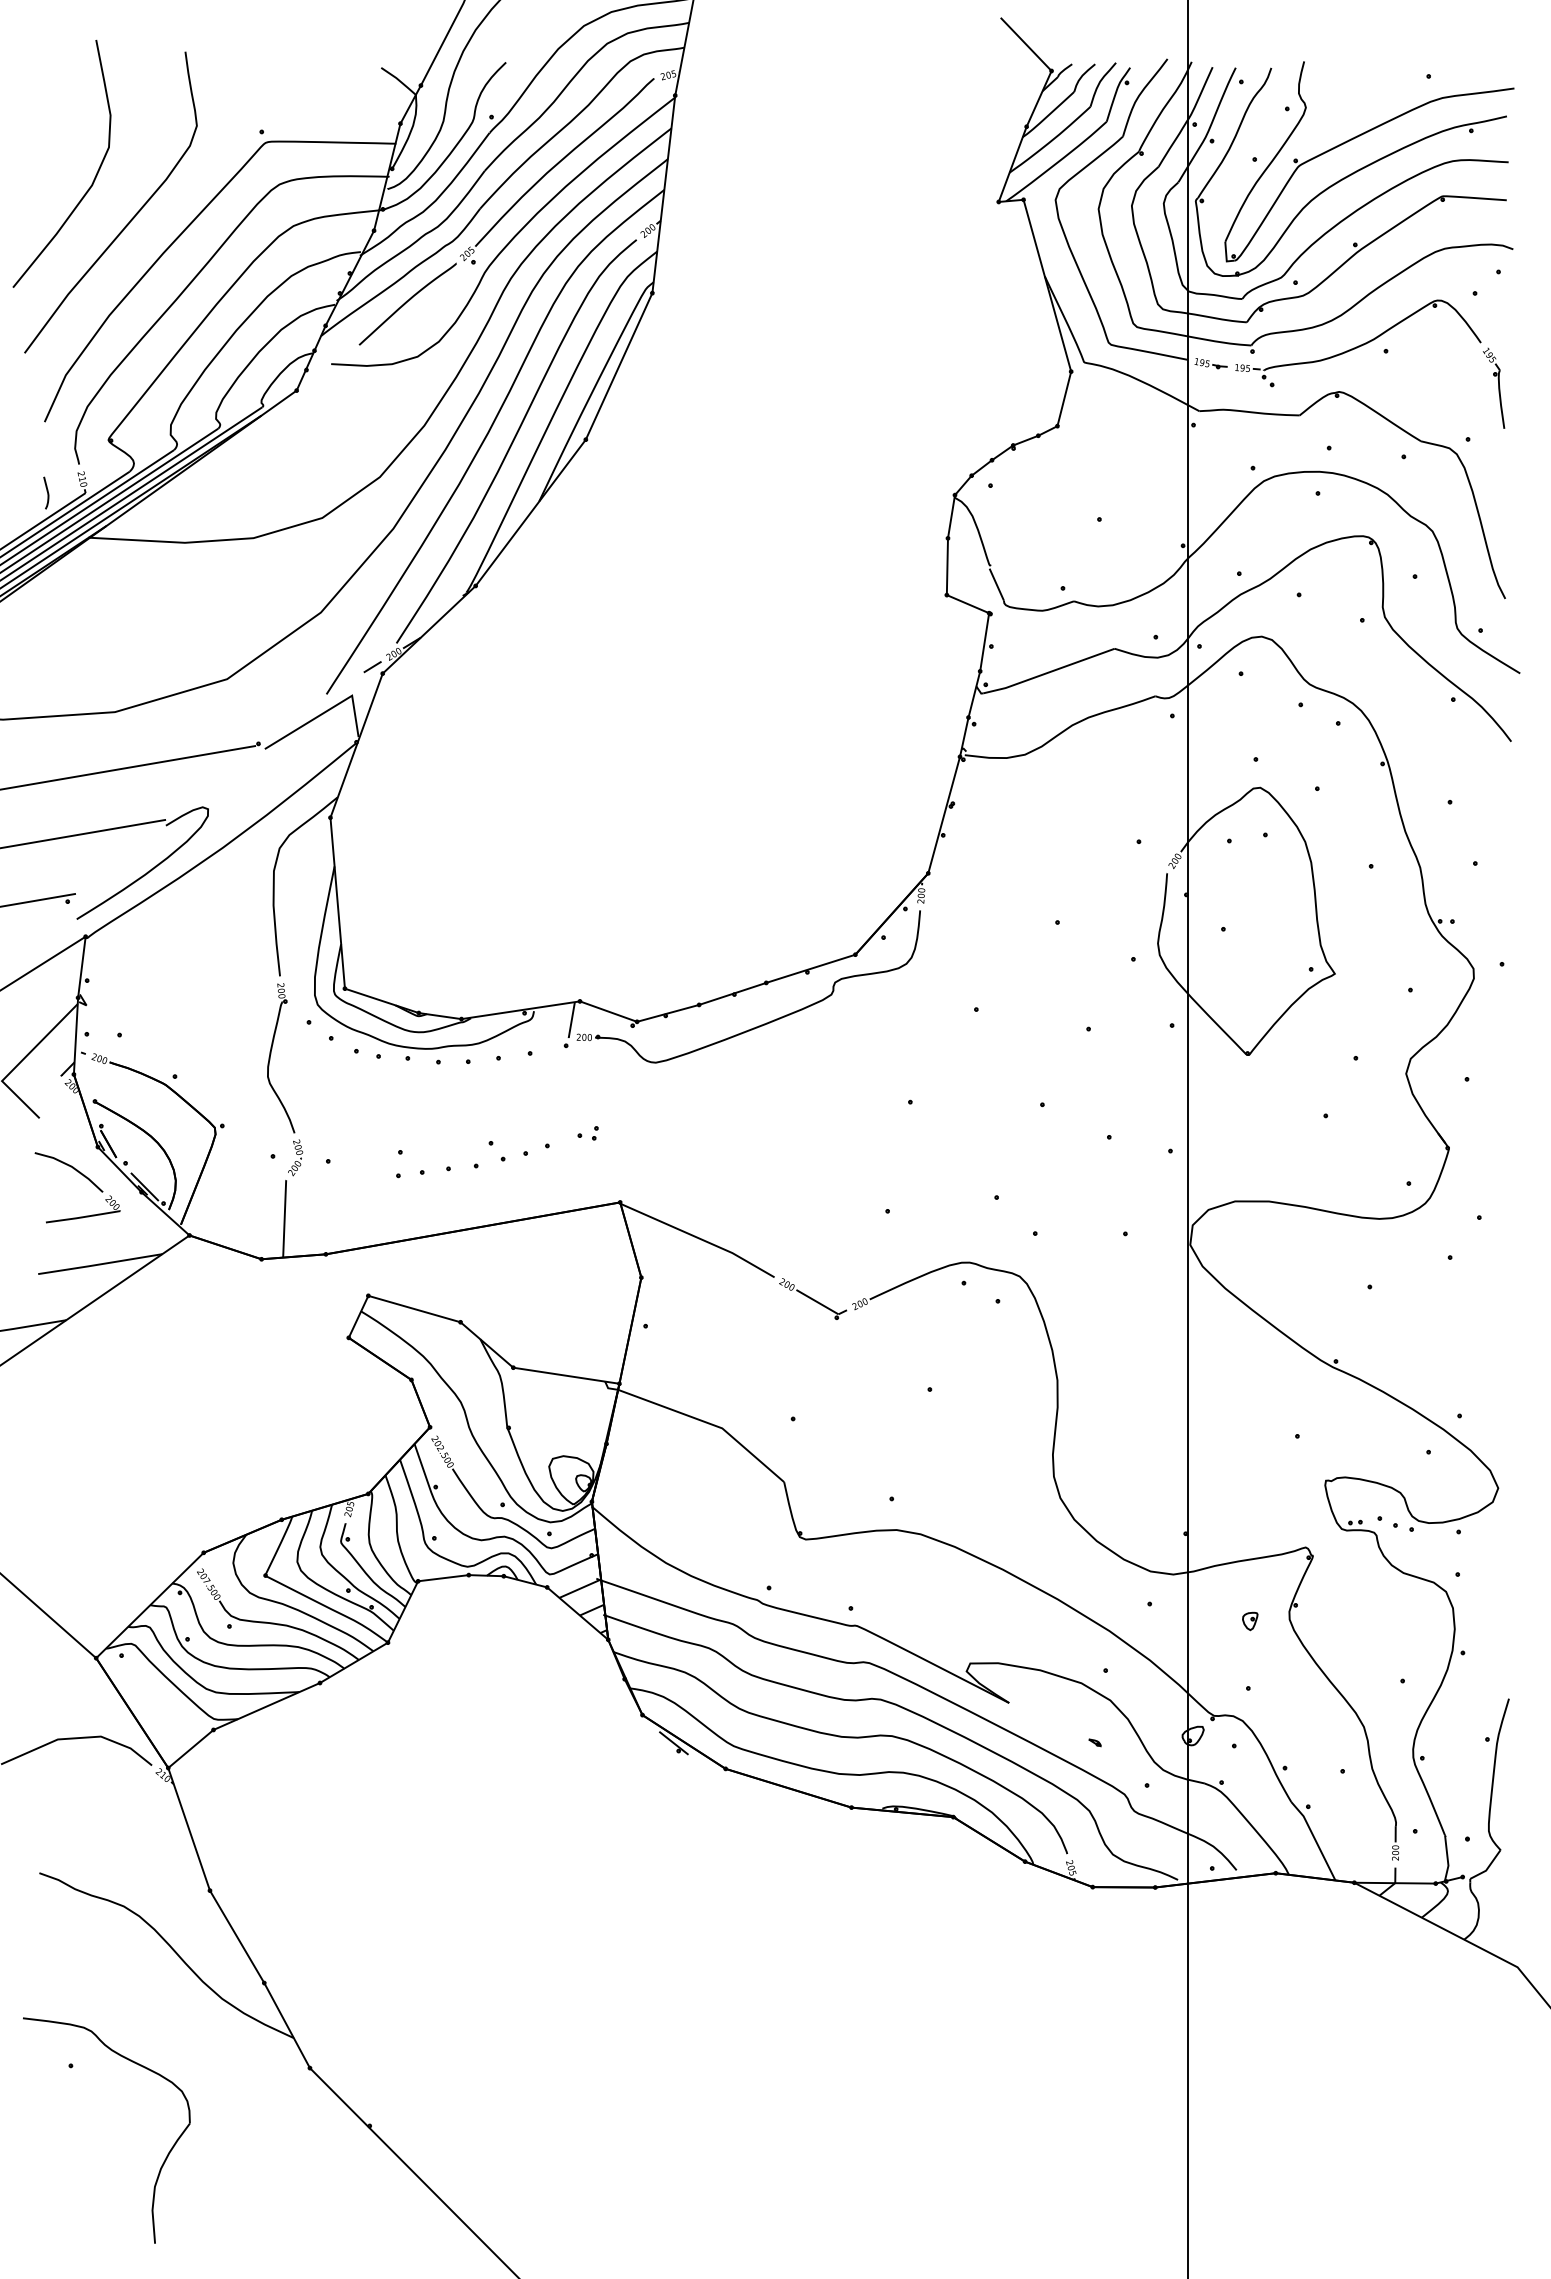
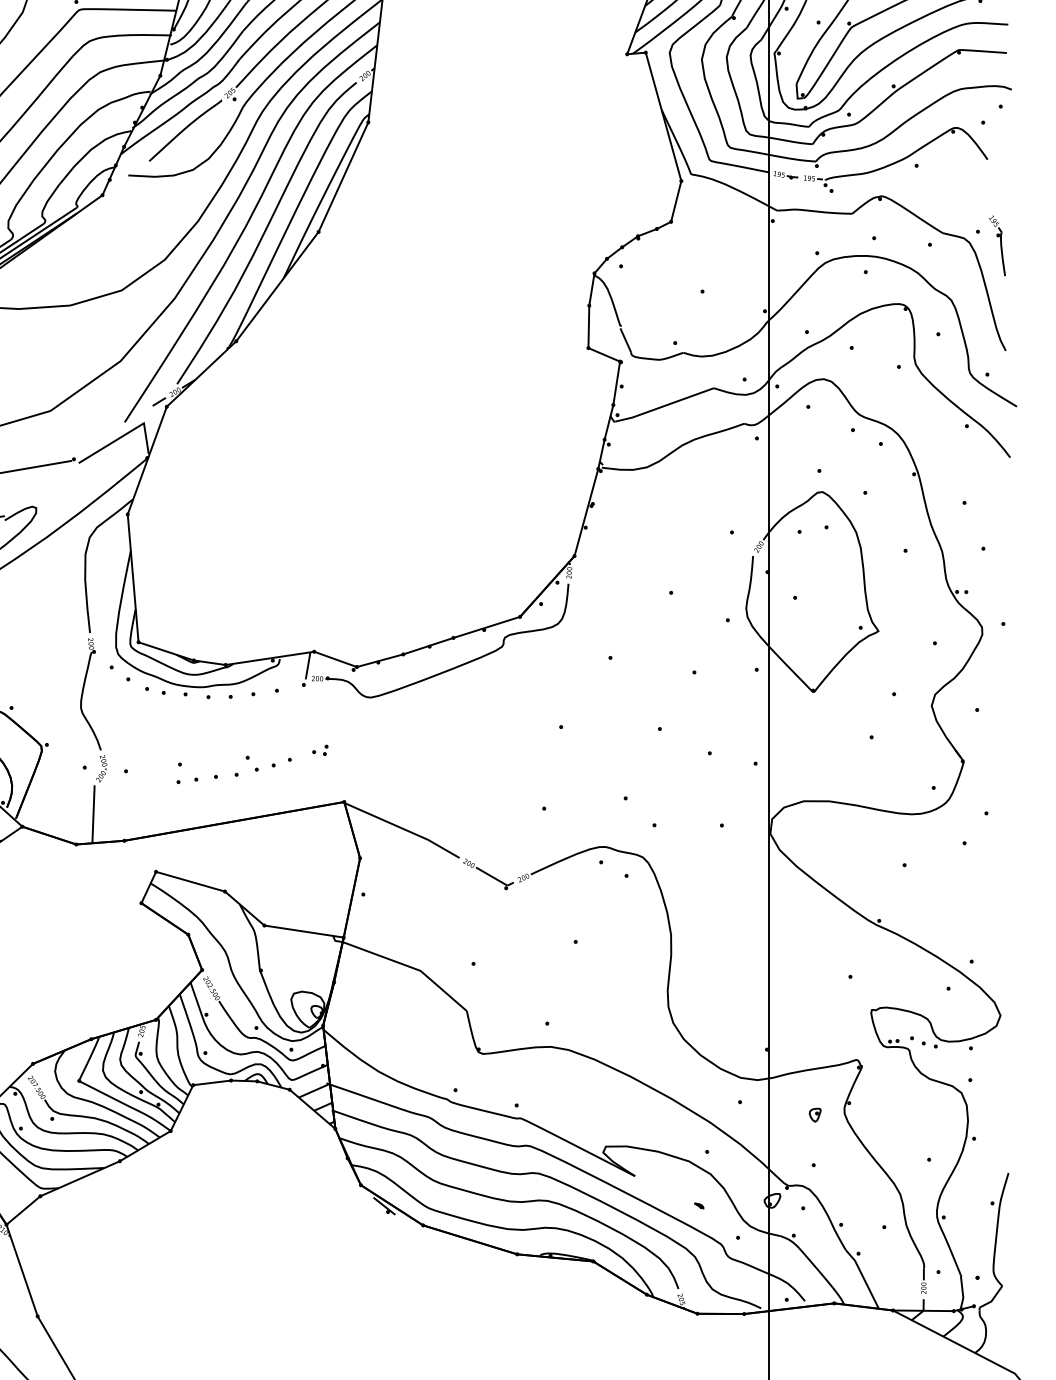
part: (1494, 387) -> (997, 245), moved

